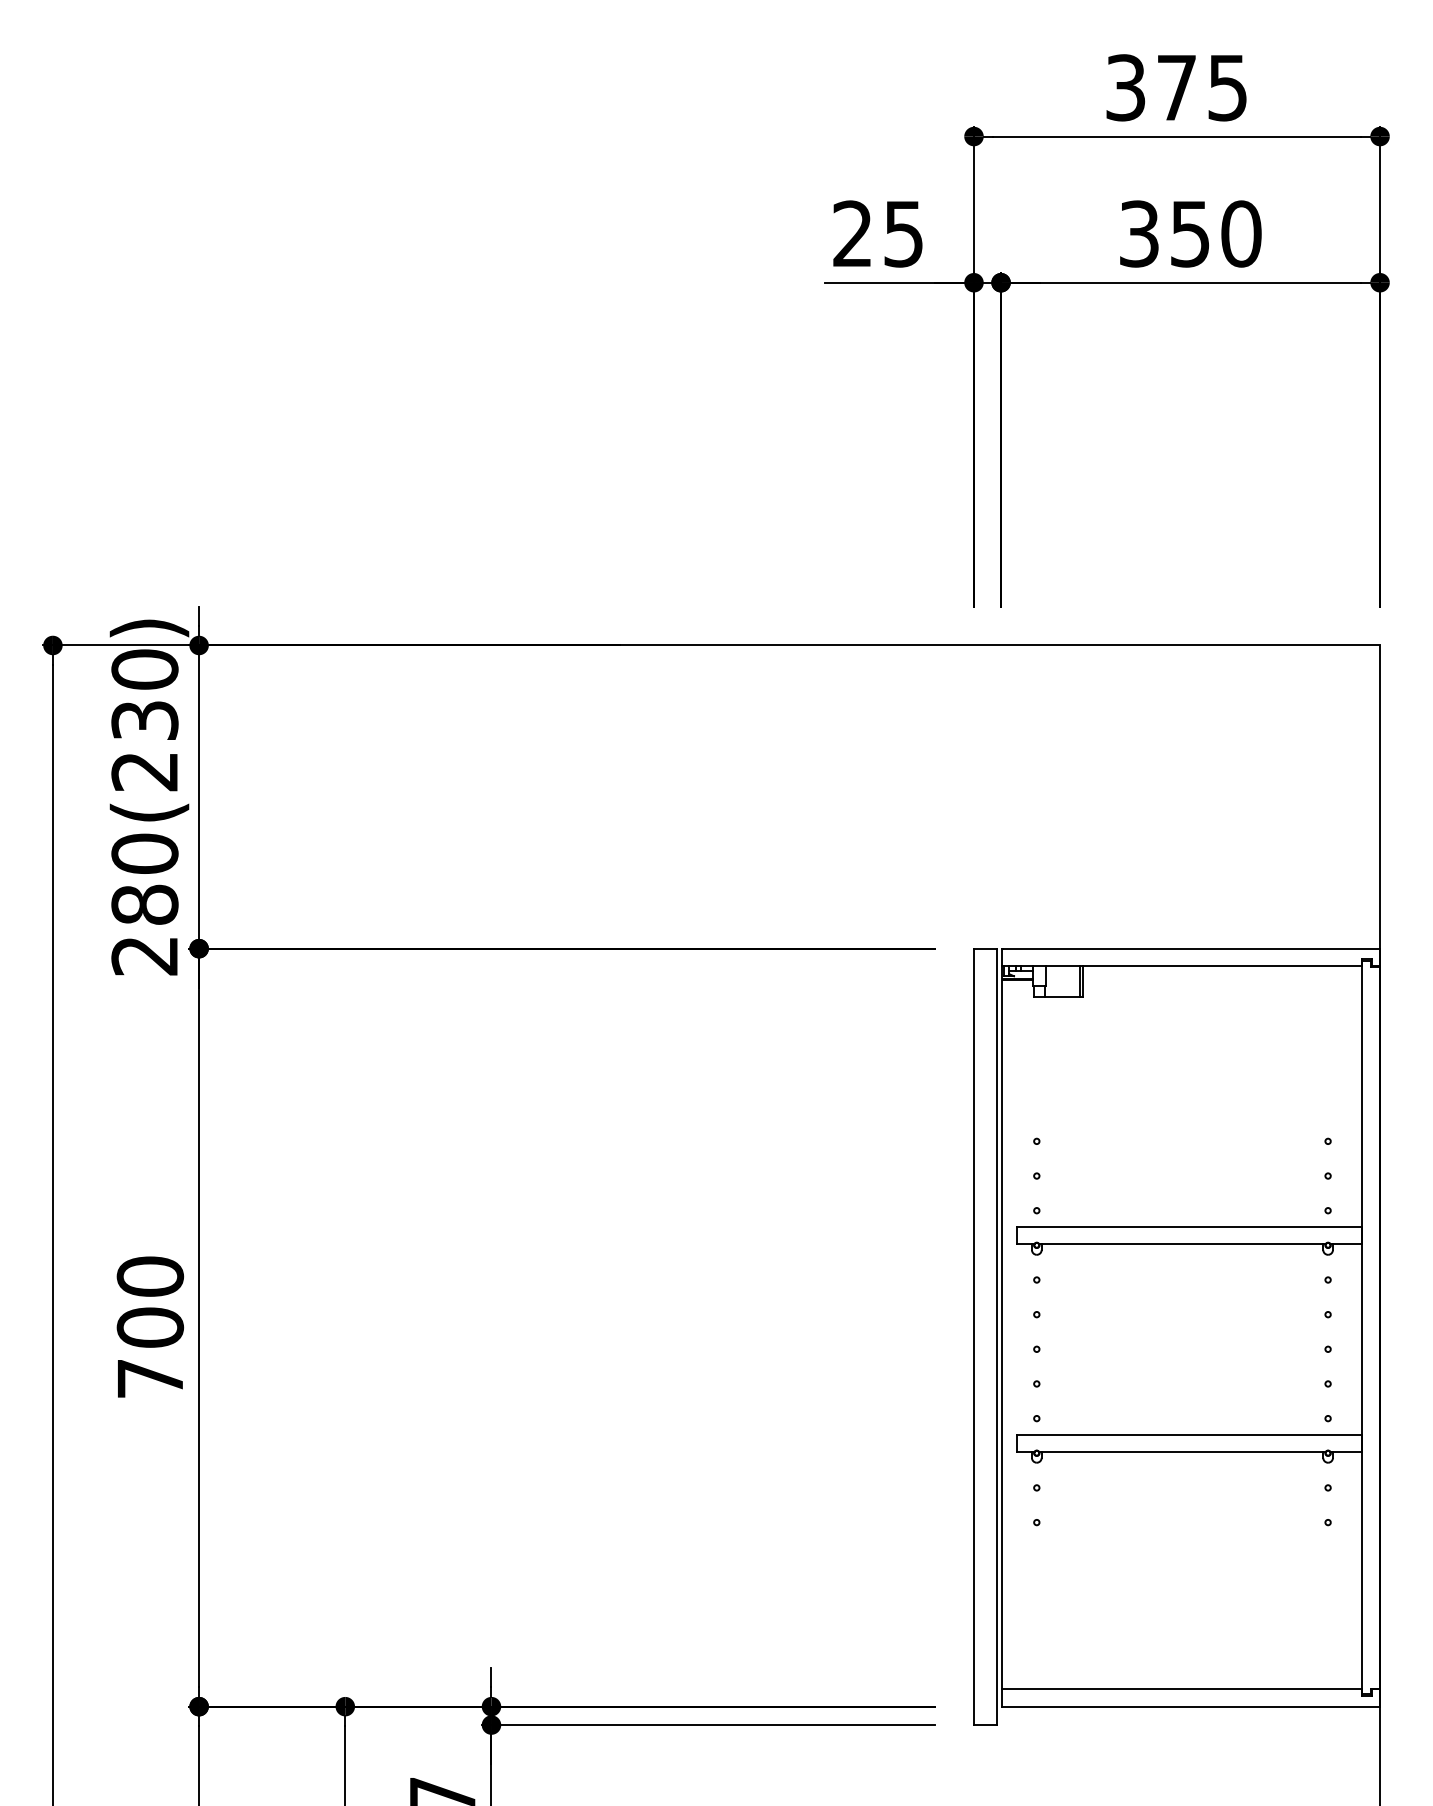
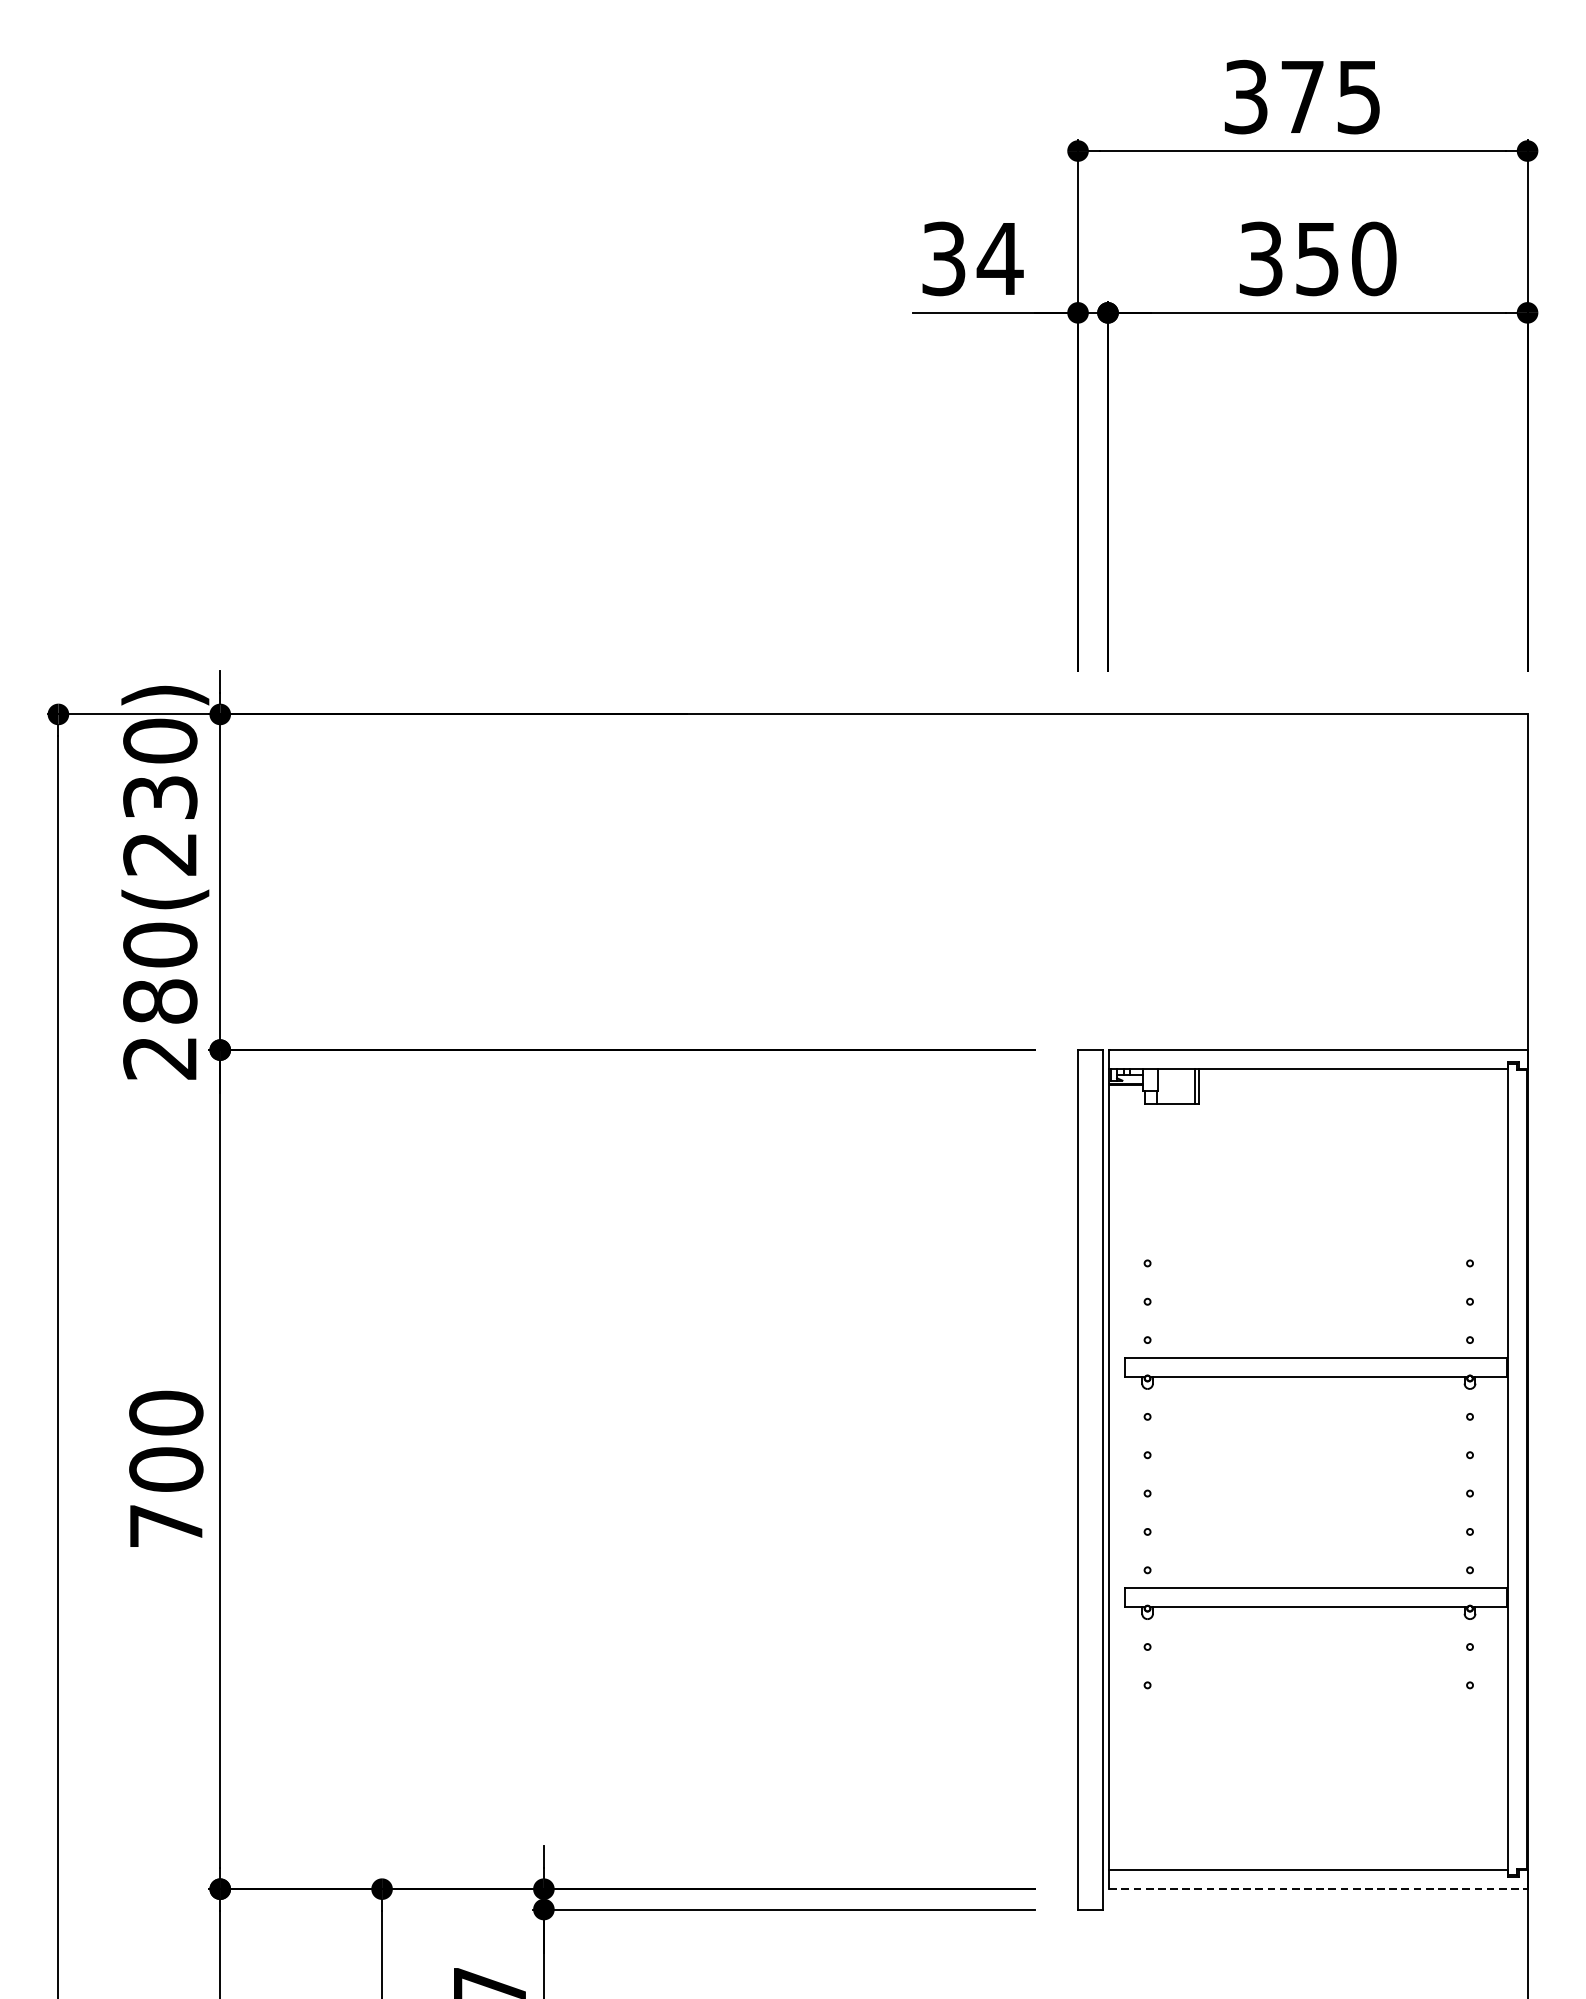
text: (878, 233) -> (972, 258), 25 -> 34
line: (1191, 1706) -> (1318, 1888), solid -> dashed

